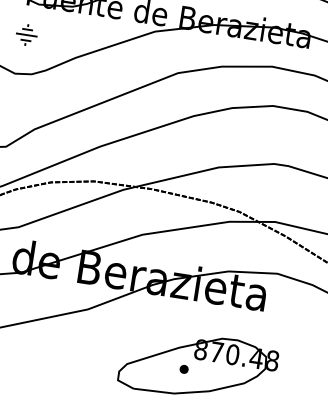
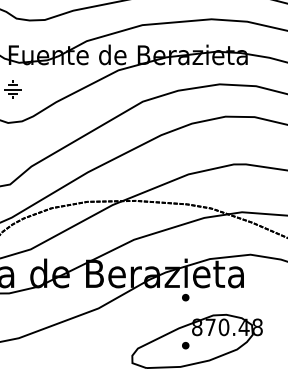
part: (192, 312) -> (185, 297), added

